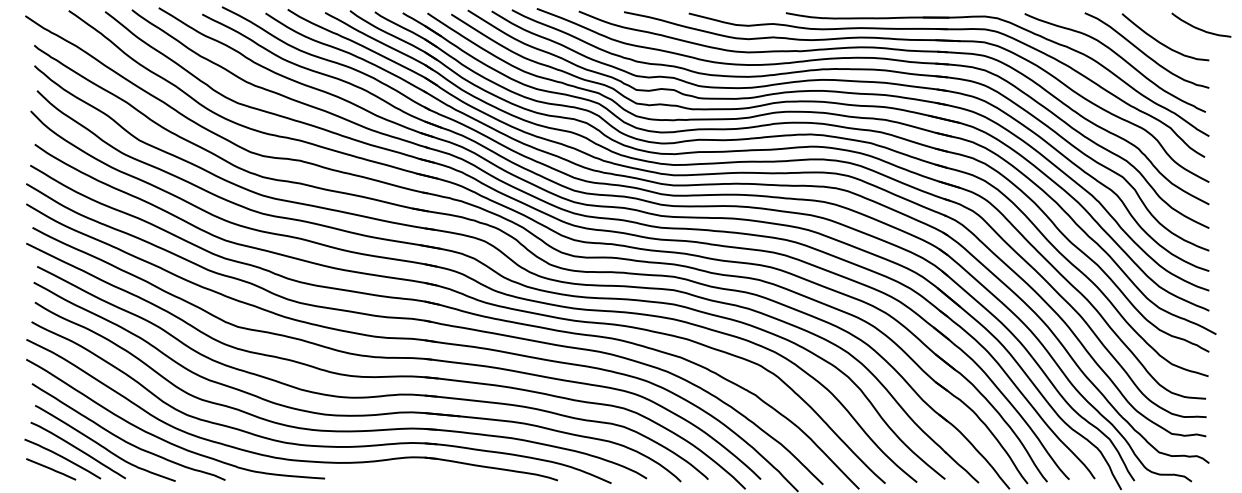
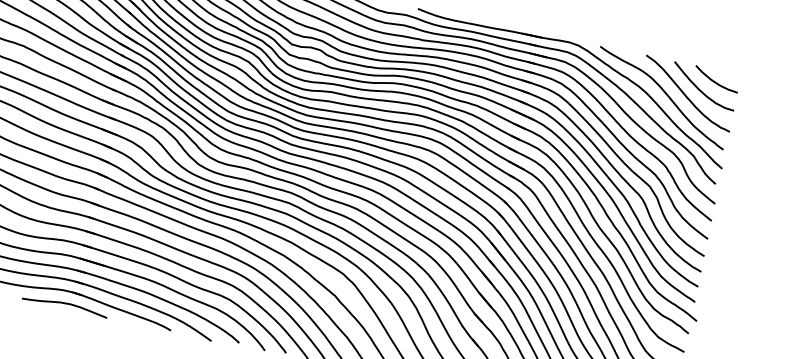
curve: (1200, 28) -> (715, 81), moved
curve: (418, 474) -> (65, 304), added

